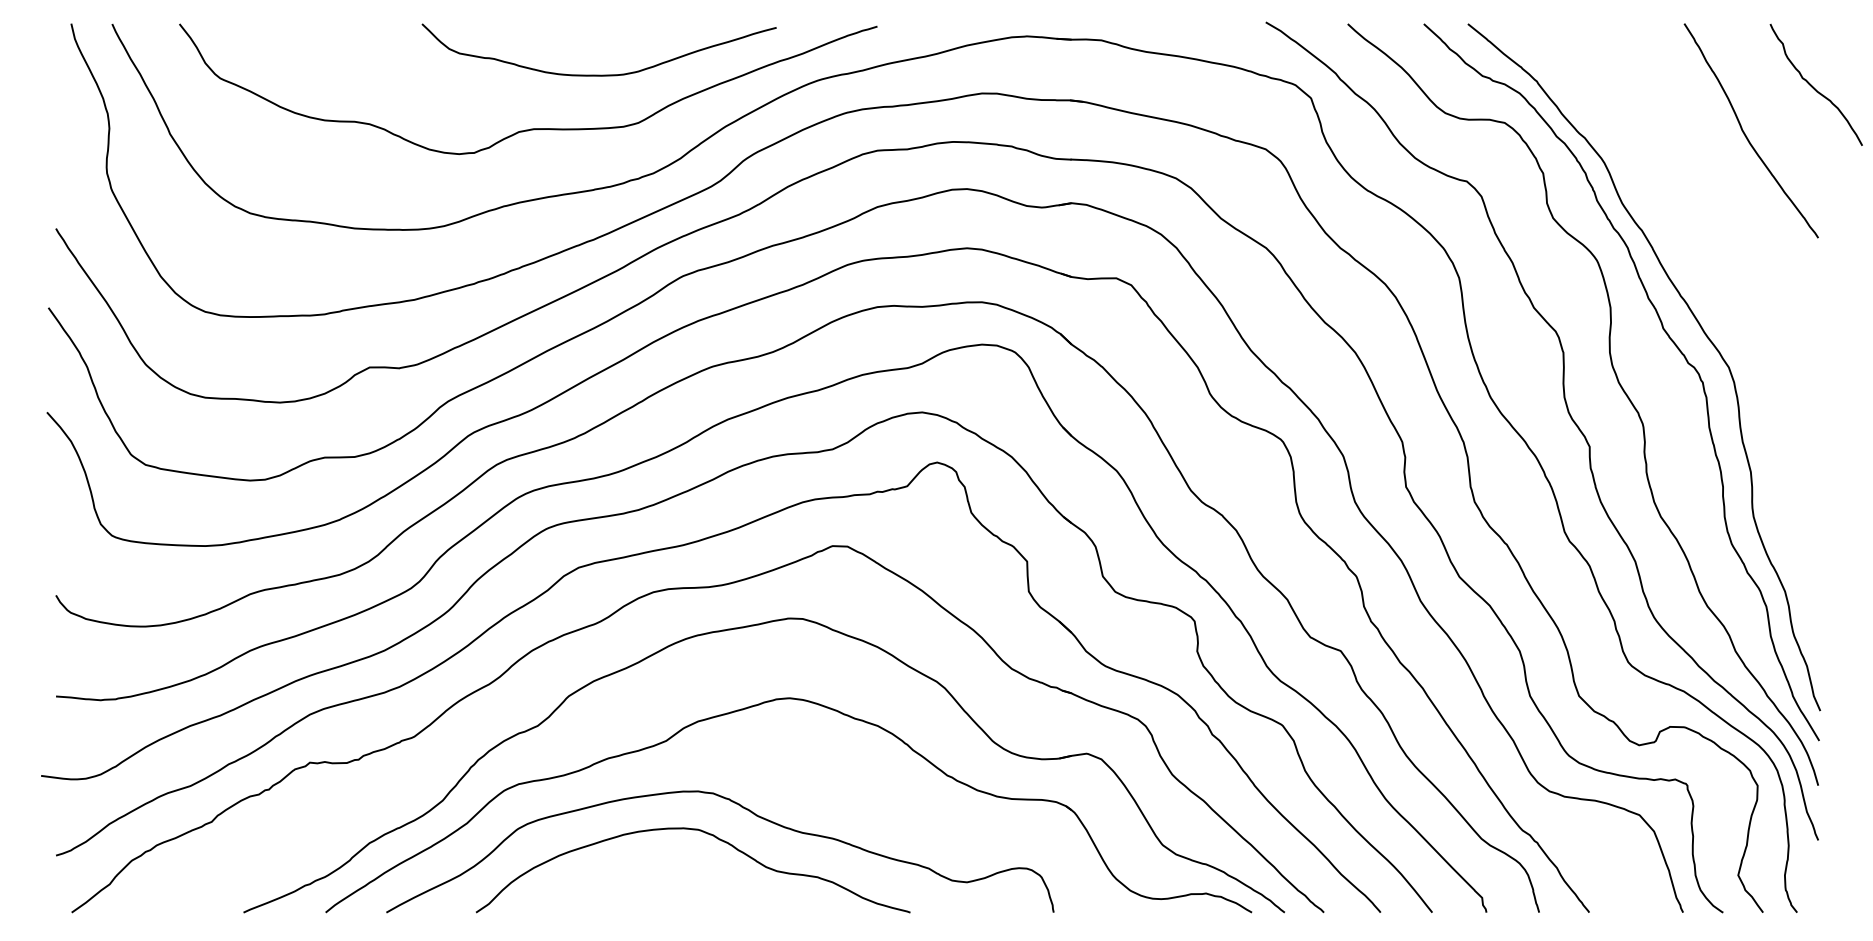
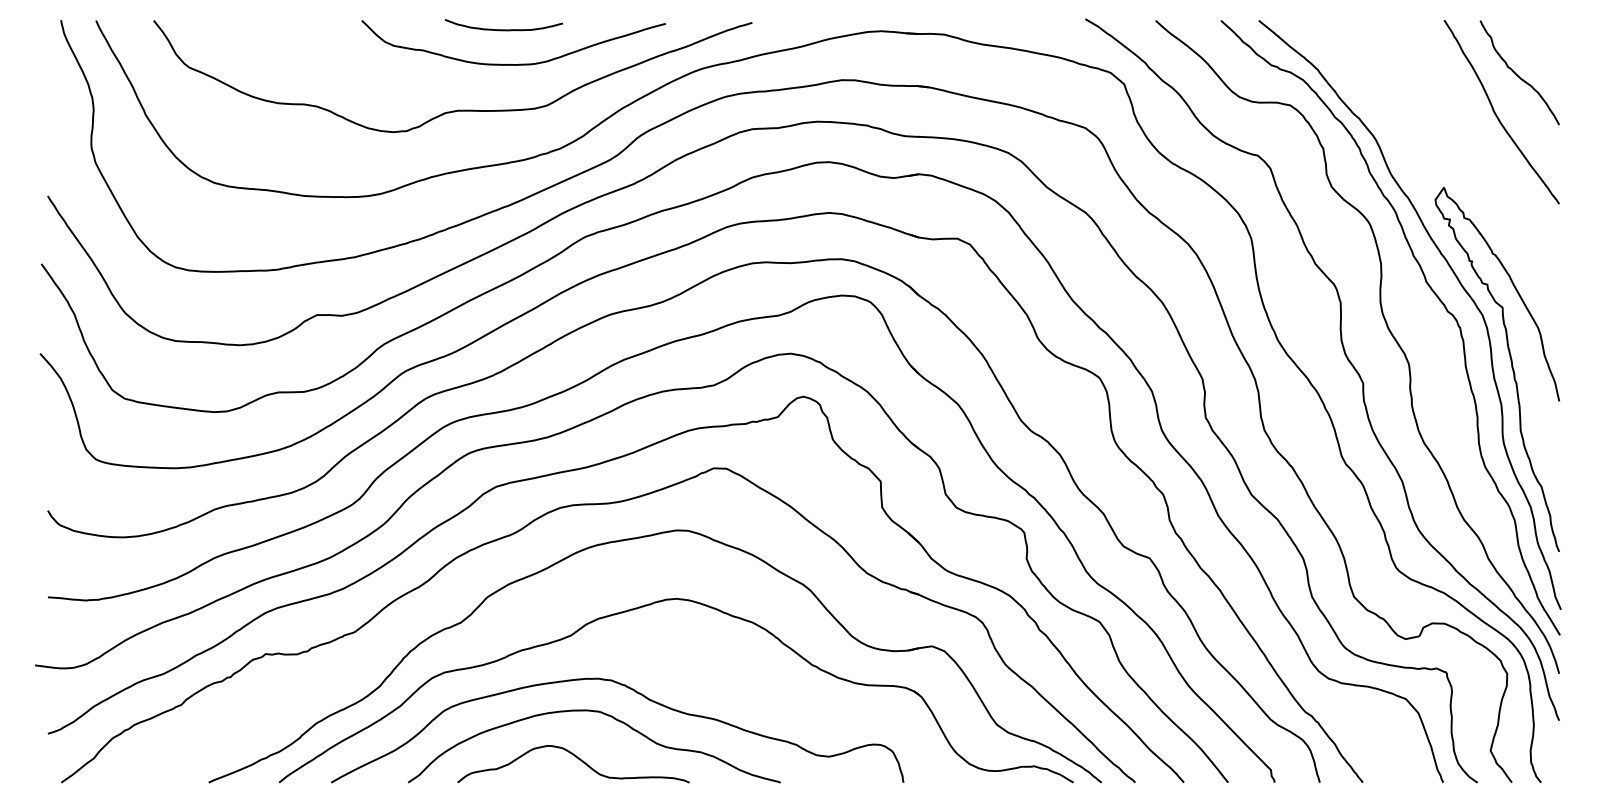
curve: (587, 34) -> (503, 29), added
curve: (1813, 86) -> (1517, 74), moved
curve: (1762, 428) -> (1511, 367), added
curve: (673, 884) -> (577, 758), added

